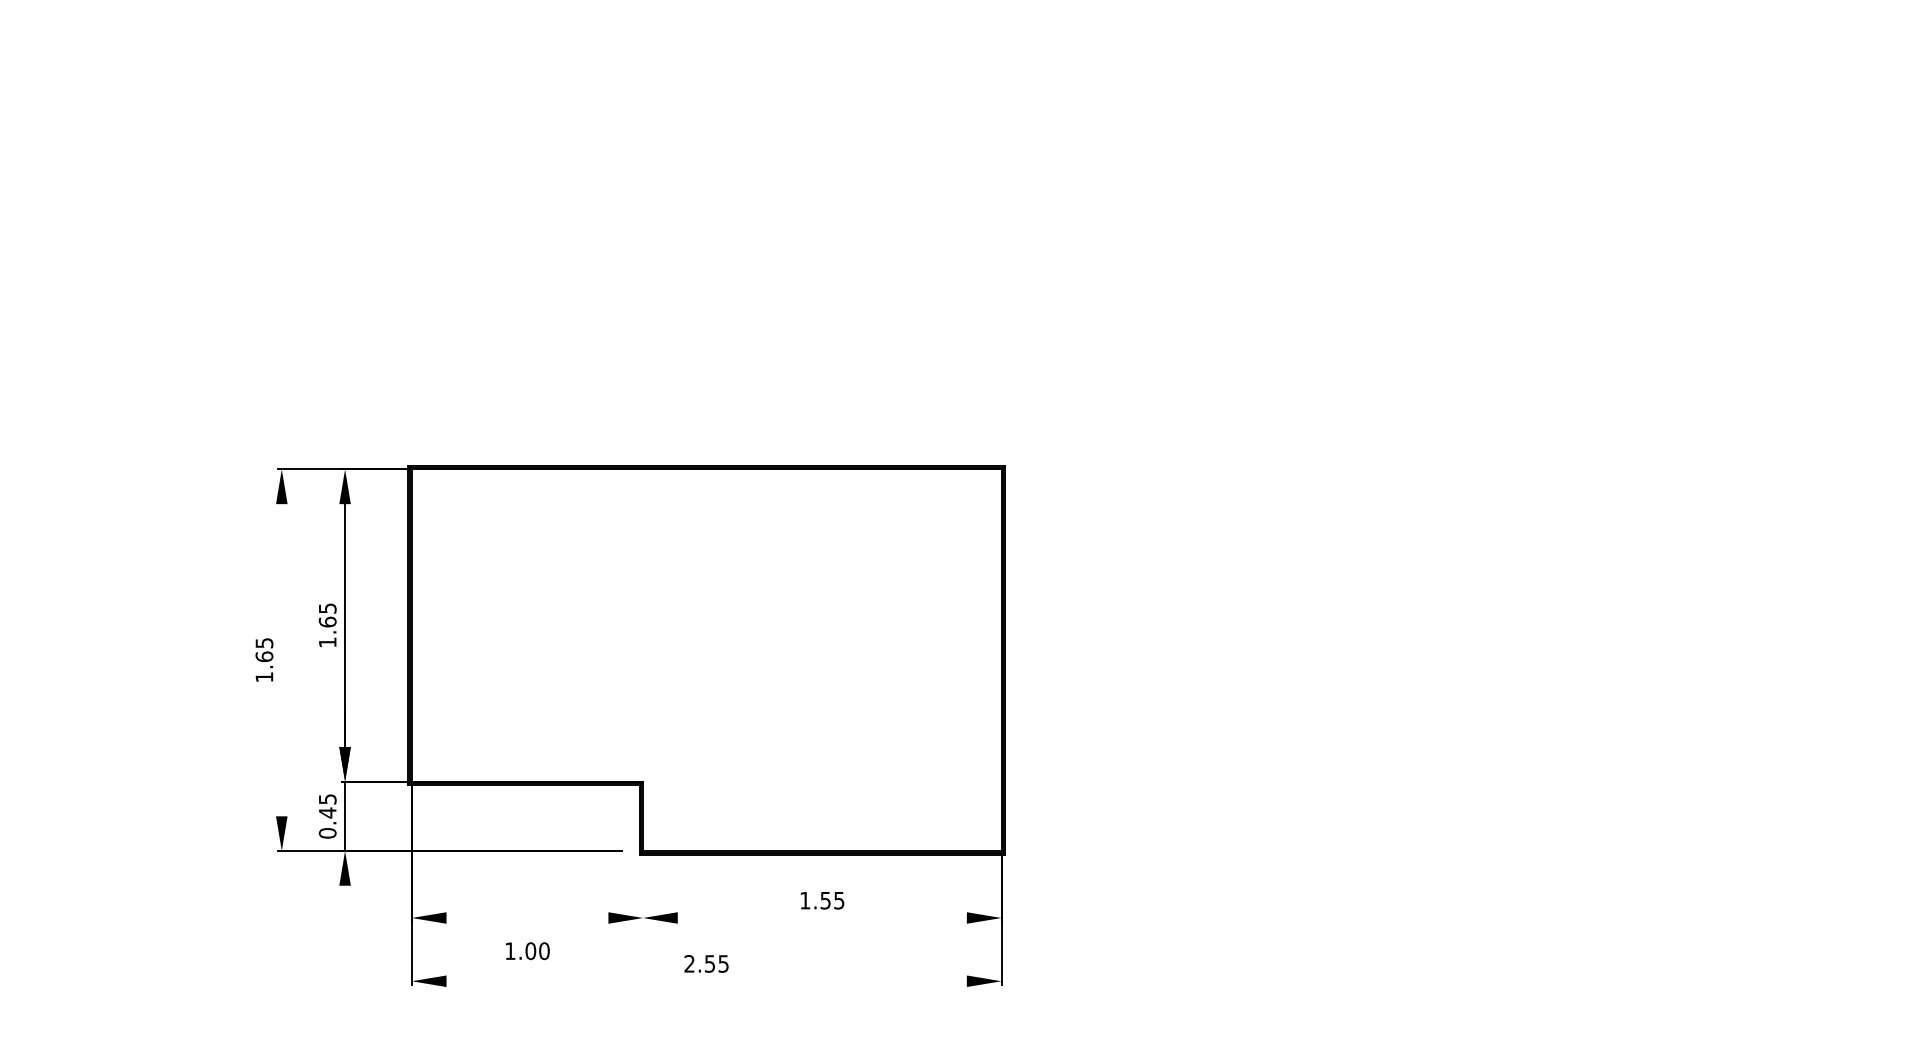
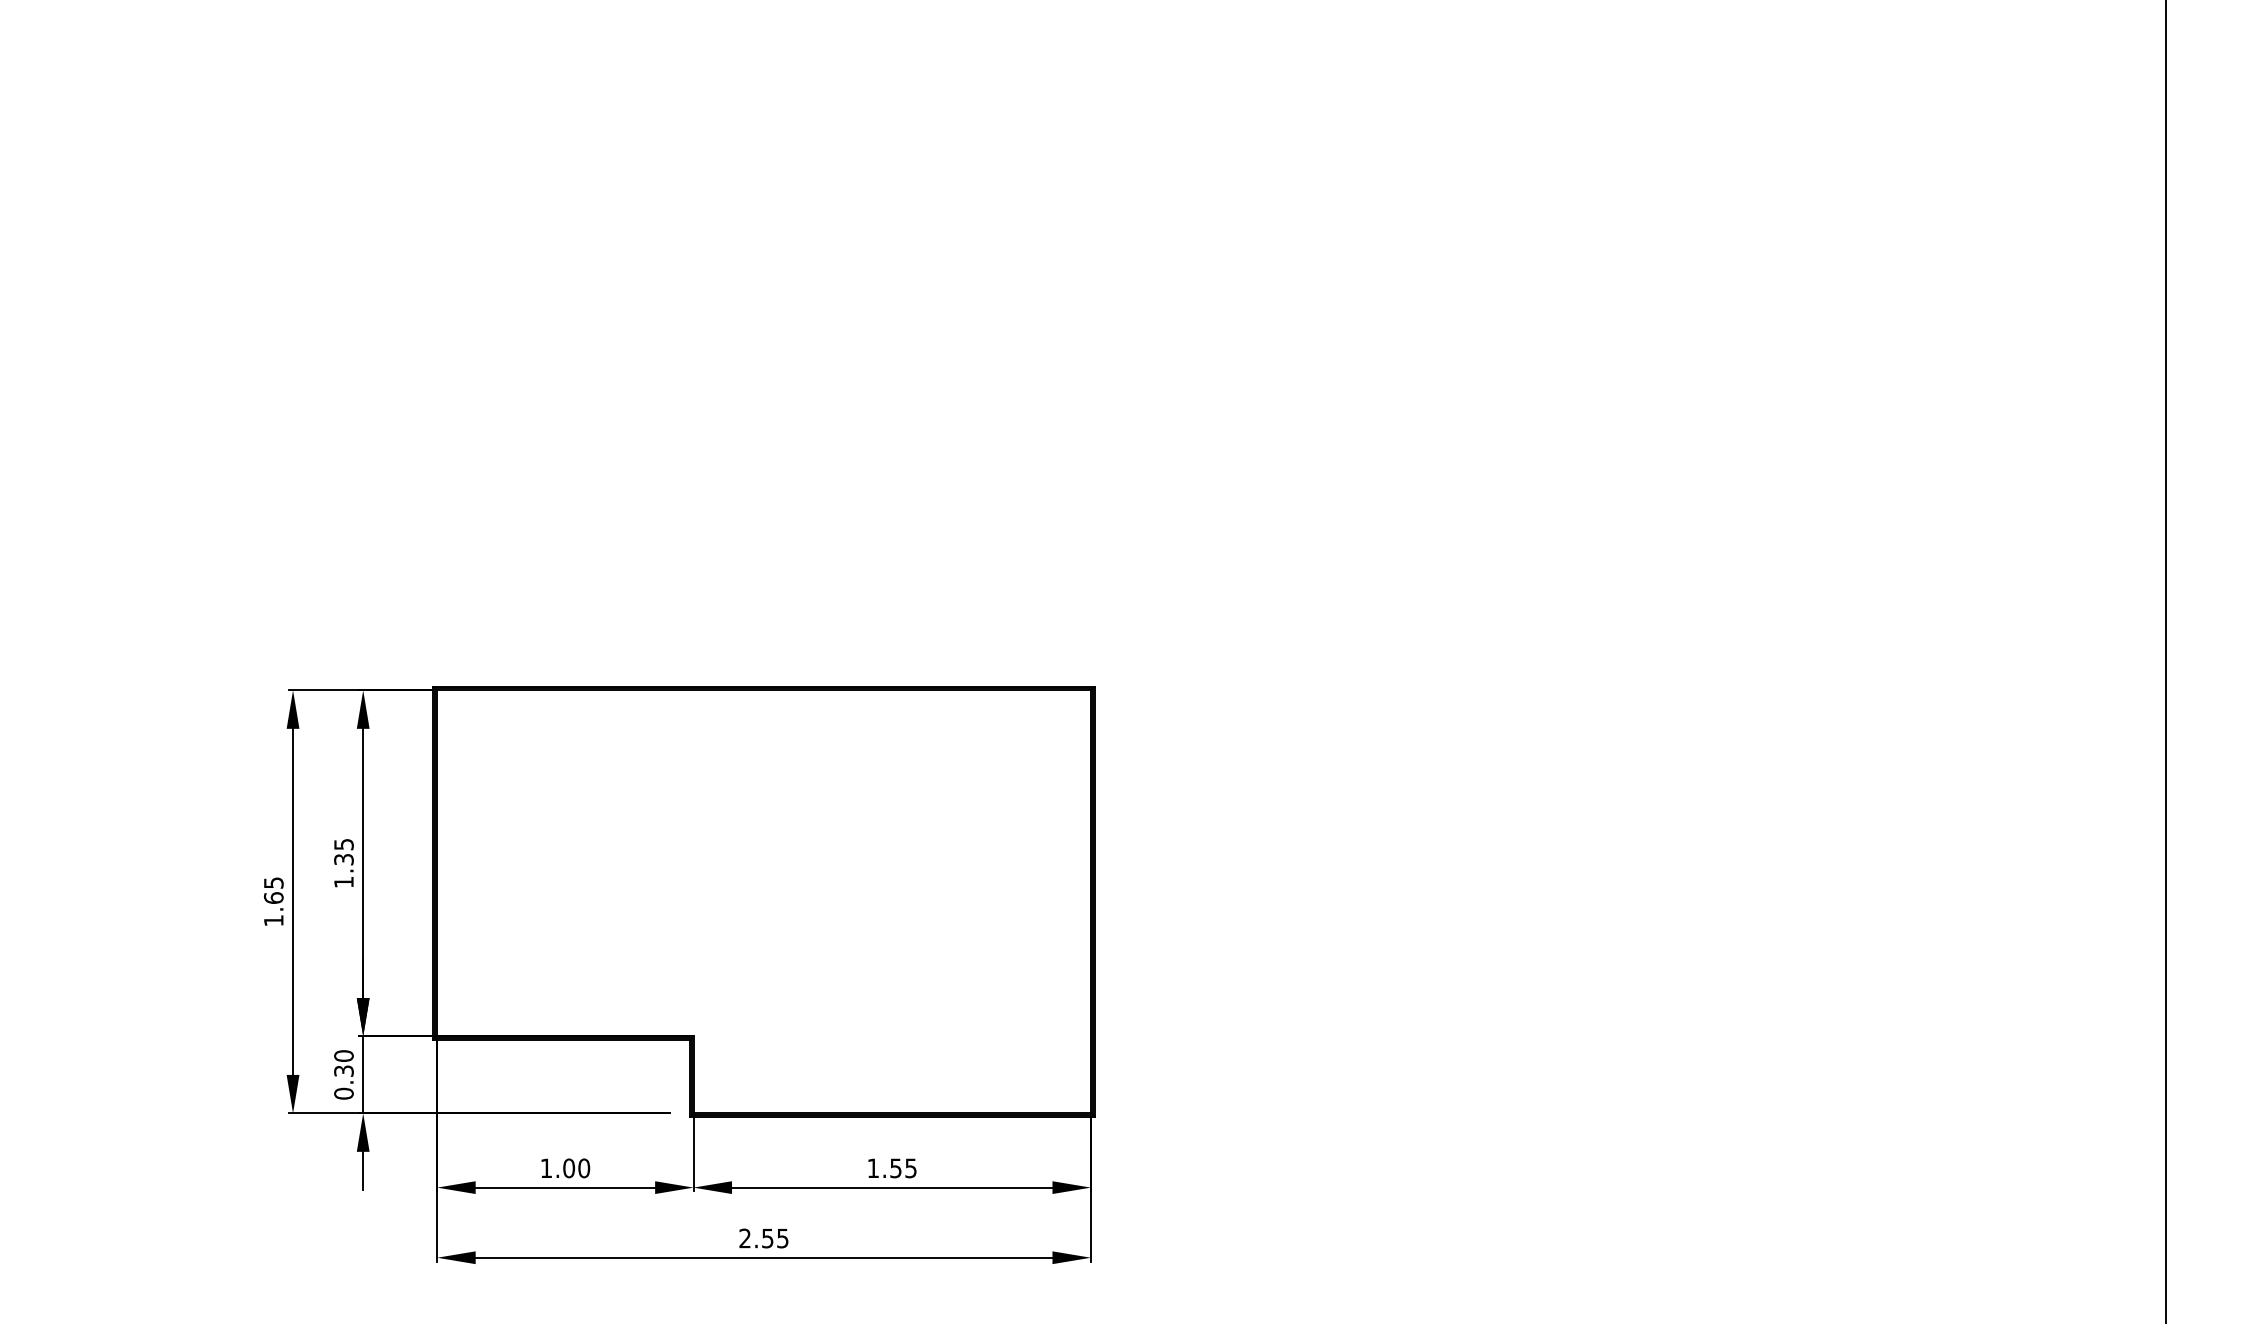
text: (327, 622) -> (343, 859), 1.65 -> 1.35
line: (282, 659) -> (293, 901), added
text: (327, 806) -> (343, 1063), 0.45 -> 0.30
line: (643, 888) -> (693, 1154), added
line: (345, 902) -> (363, 1170), added
line: (527, 917) -> (565, 1187), added
line: (822, 917) -> (892, 1187), added
text: (527, 951) -> (565, 1168), moved
line: (706, 981) -> (763, 1257), added

